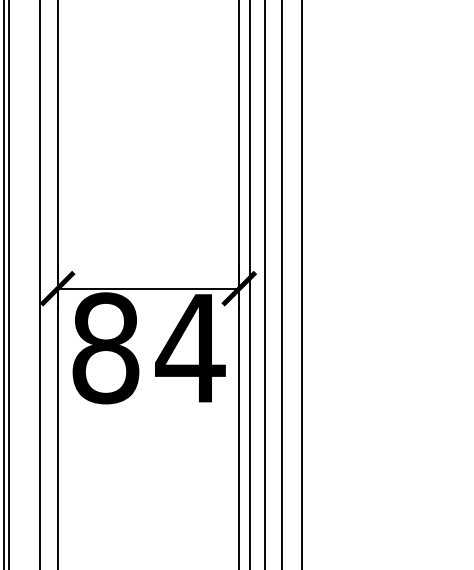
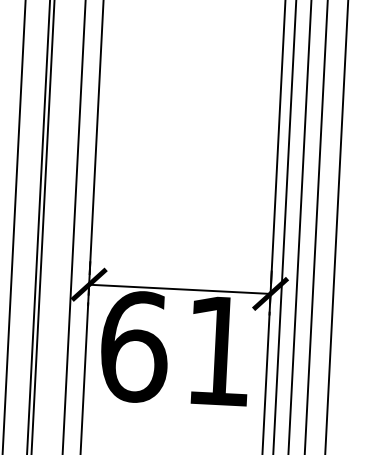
text: (148, 348) -> (176, 349), 84 -> 61

